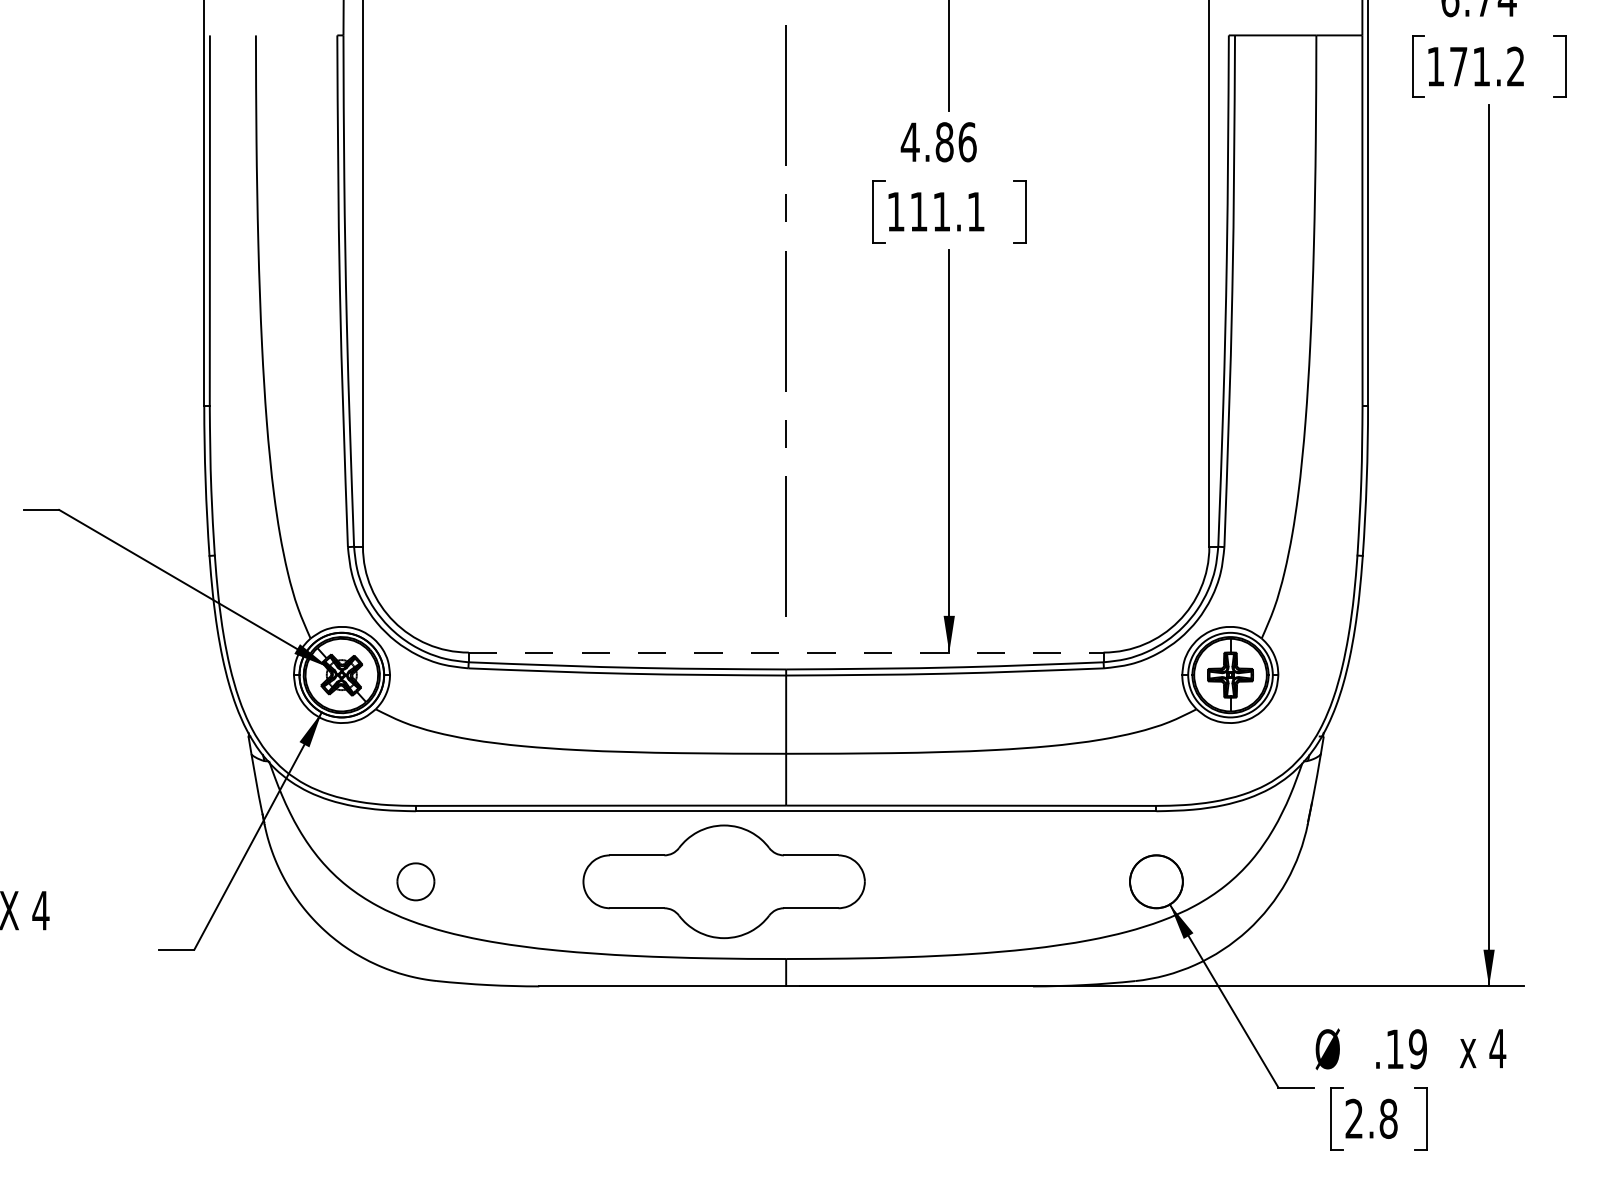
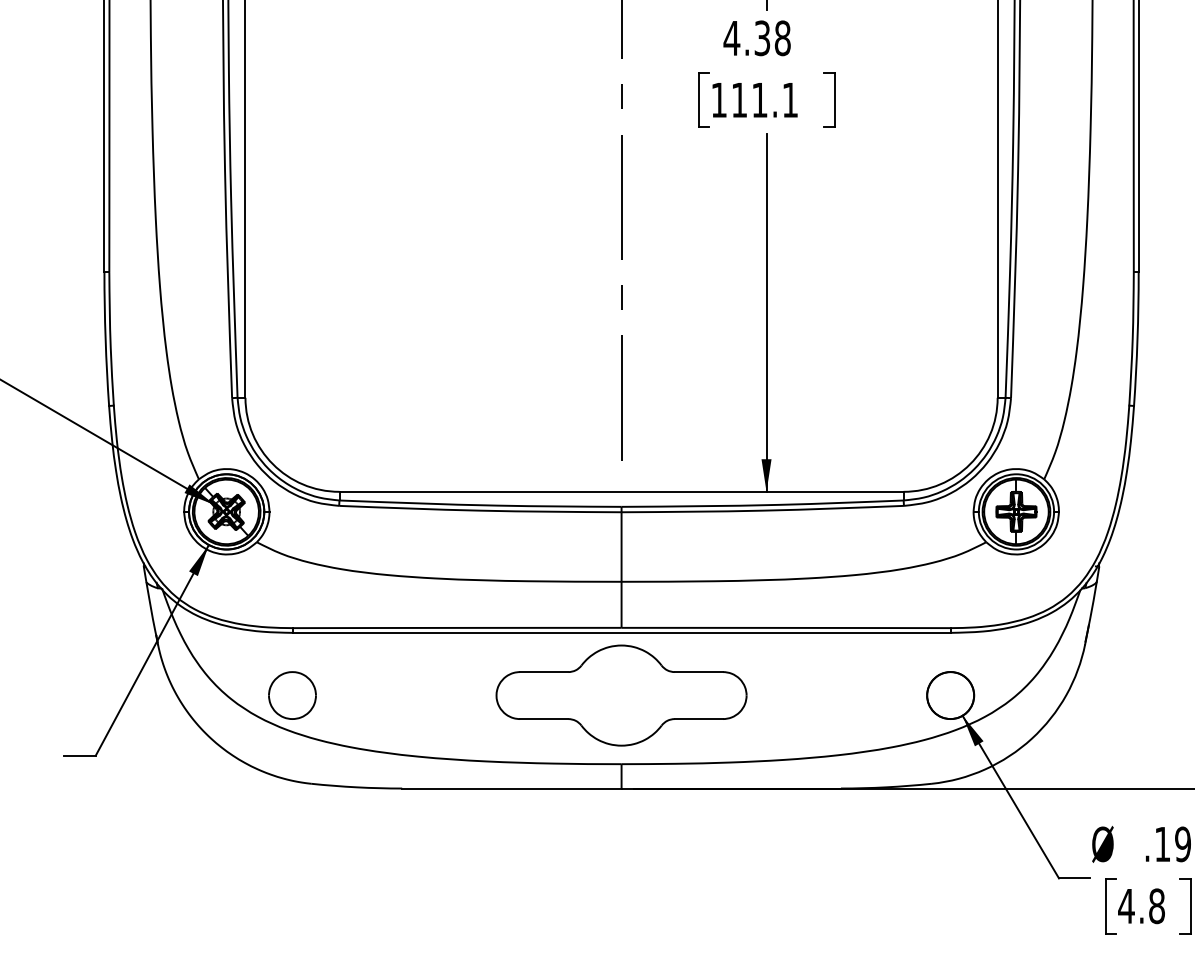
text: (955, 142) -> (772, 38), 4.86 -> 4.38
line: (786, 652) -> (621, 491), dashed -> solid
part: (415, 881) -> (292, 695), size x1.43
part: (723, 881) -> (620, 695), moved
text: (1353, 1118) -> (1125, 905), 2.8 -> 4.8

